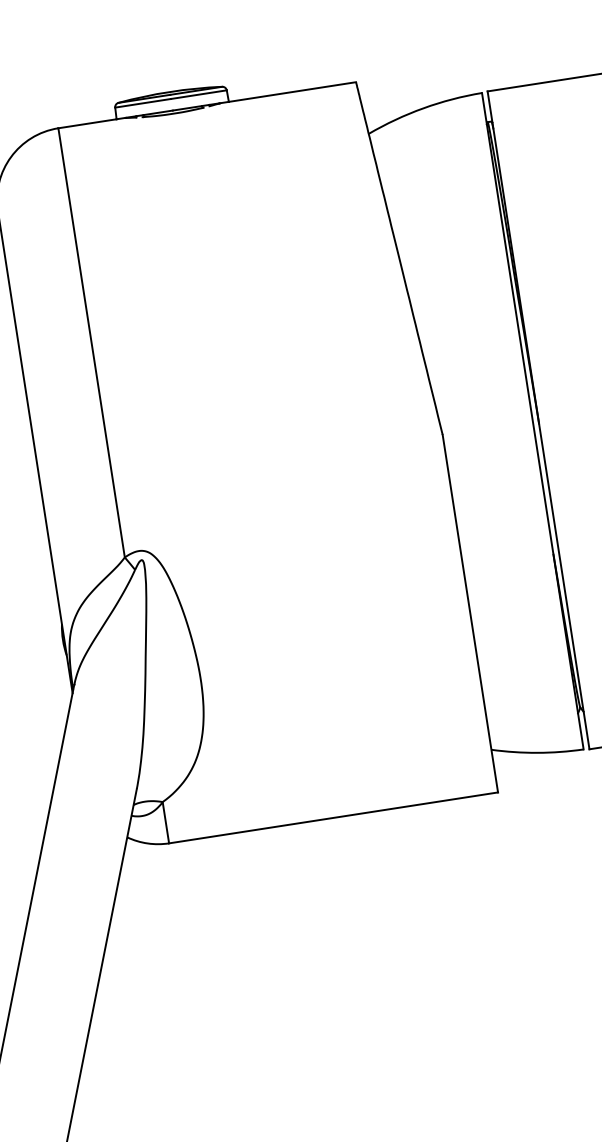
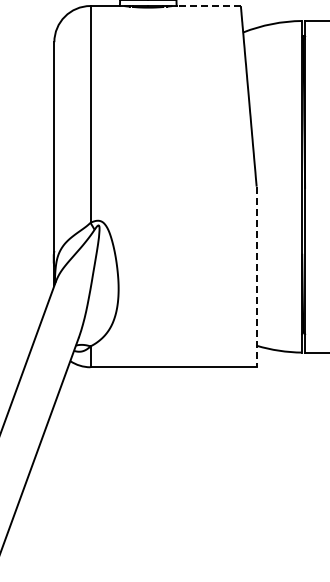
line: (292, 93) -> (208, 6), solid -> dashed
line: (470, 614) -> (256, 277), solid -> dashed

